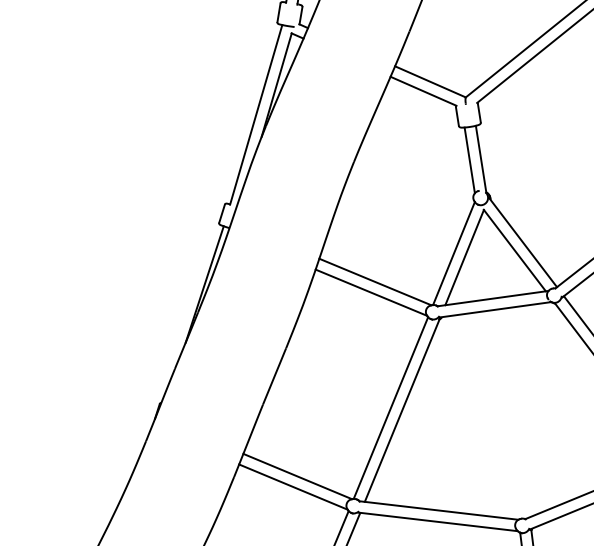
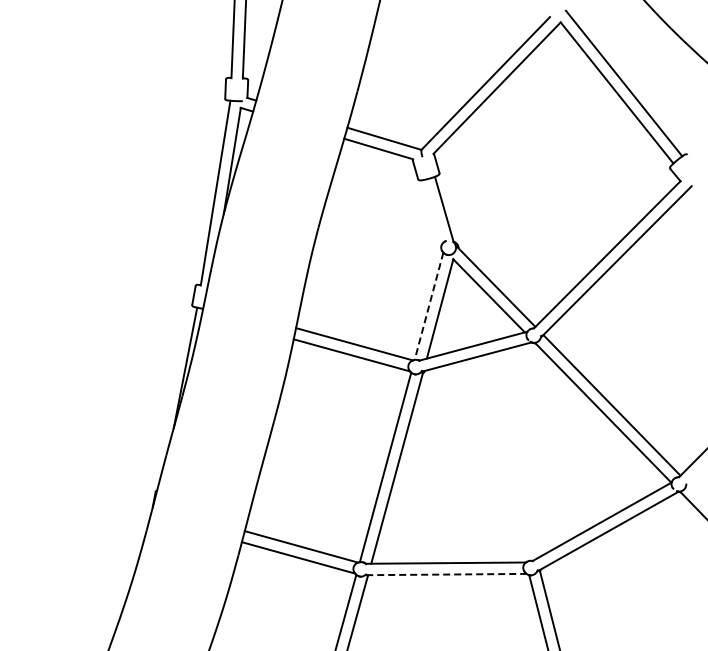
line: (470, 160) -> (433, 211), removed
line: (454, 253) -> (429, 306), solid -> dashed
line: (438, 521) -> (446, 574), solid -> dashed

